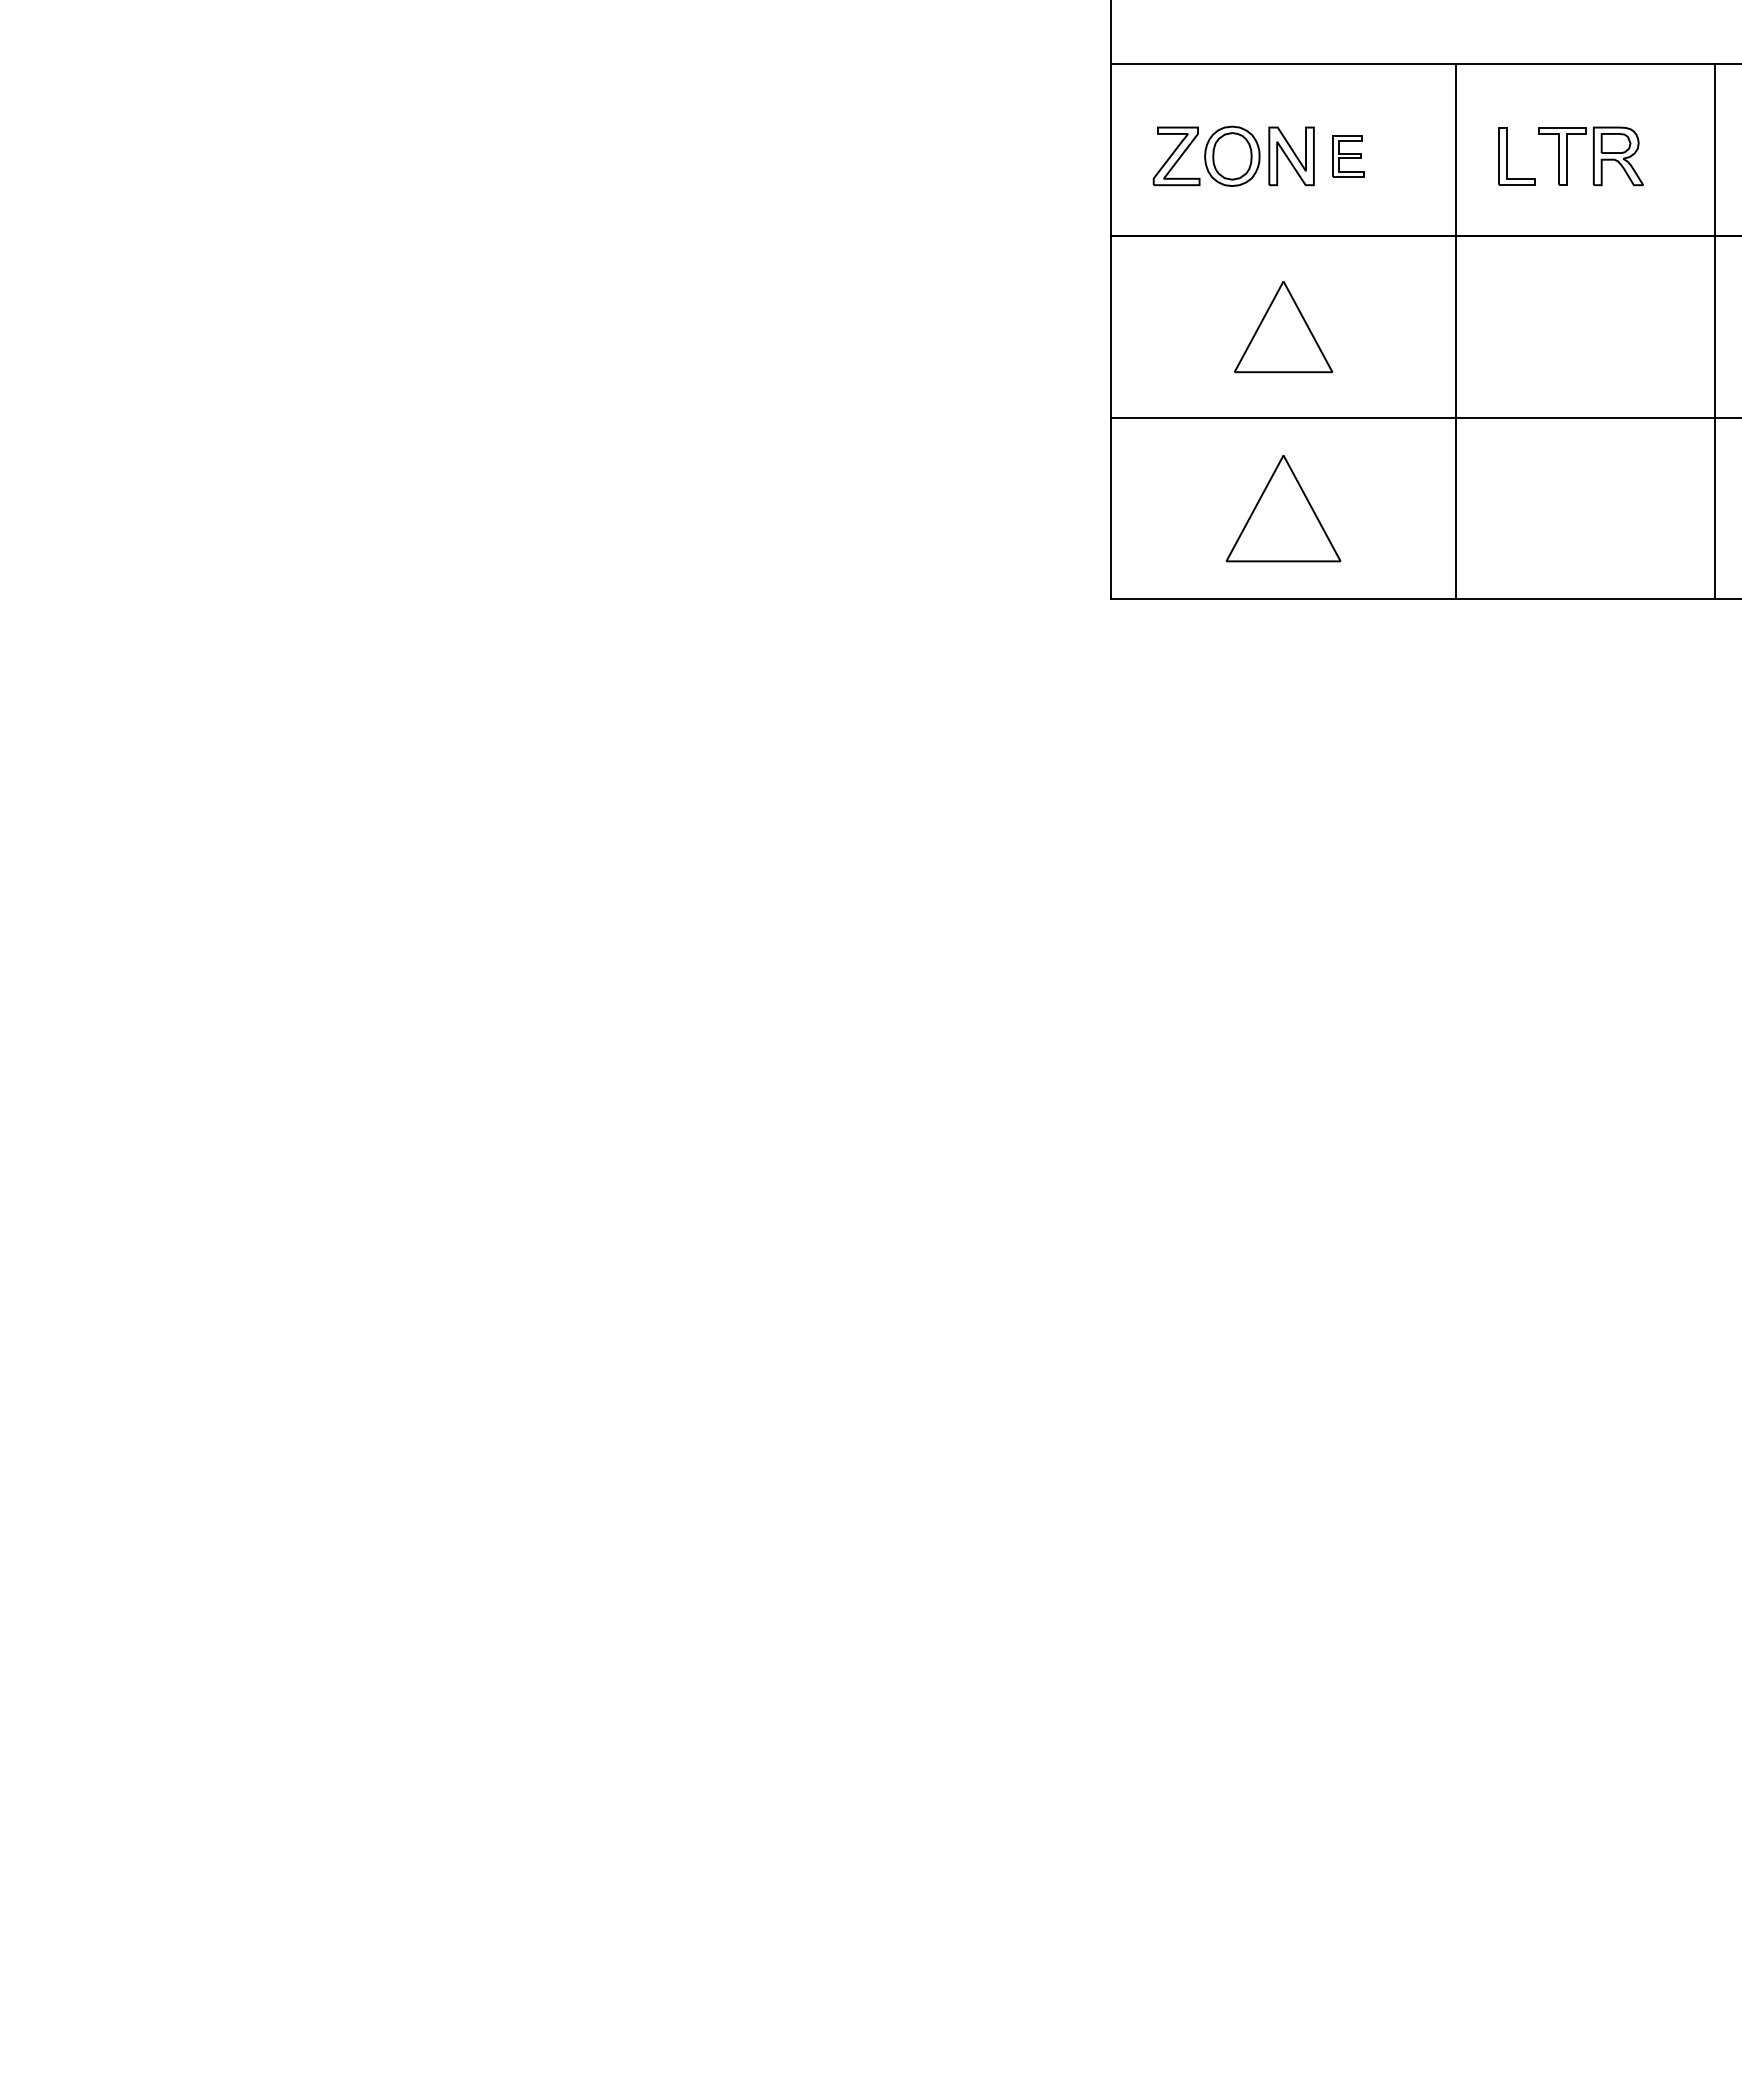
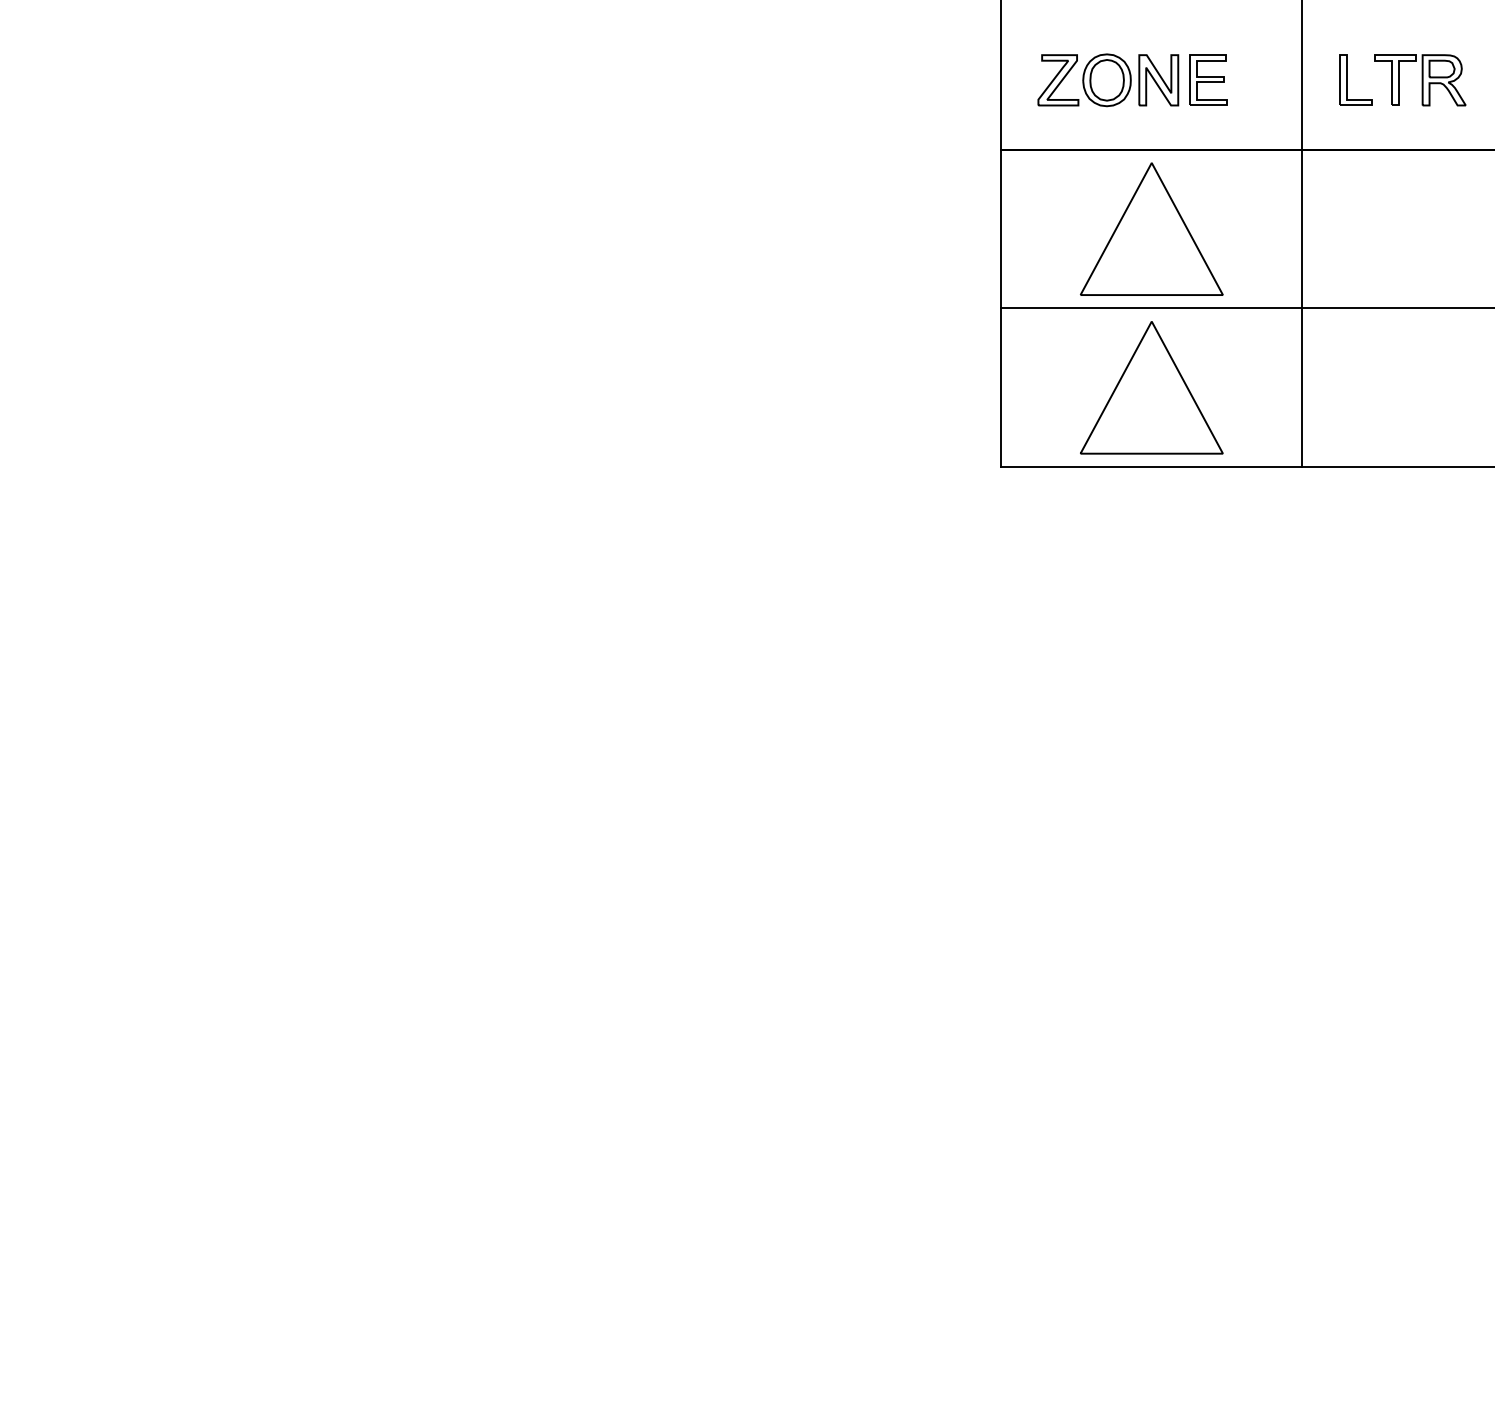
part: (1348, 156) -> (1208, 80), size x1.43
part: (1283, 326) -> (1151, 228), size x1.67
part: (1283, 508) -> (1151, 387), size x1.43

